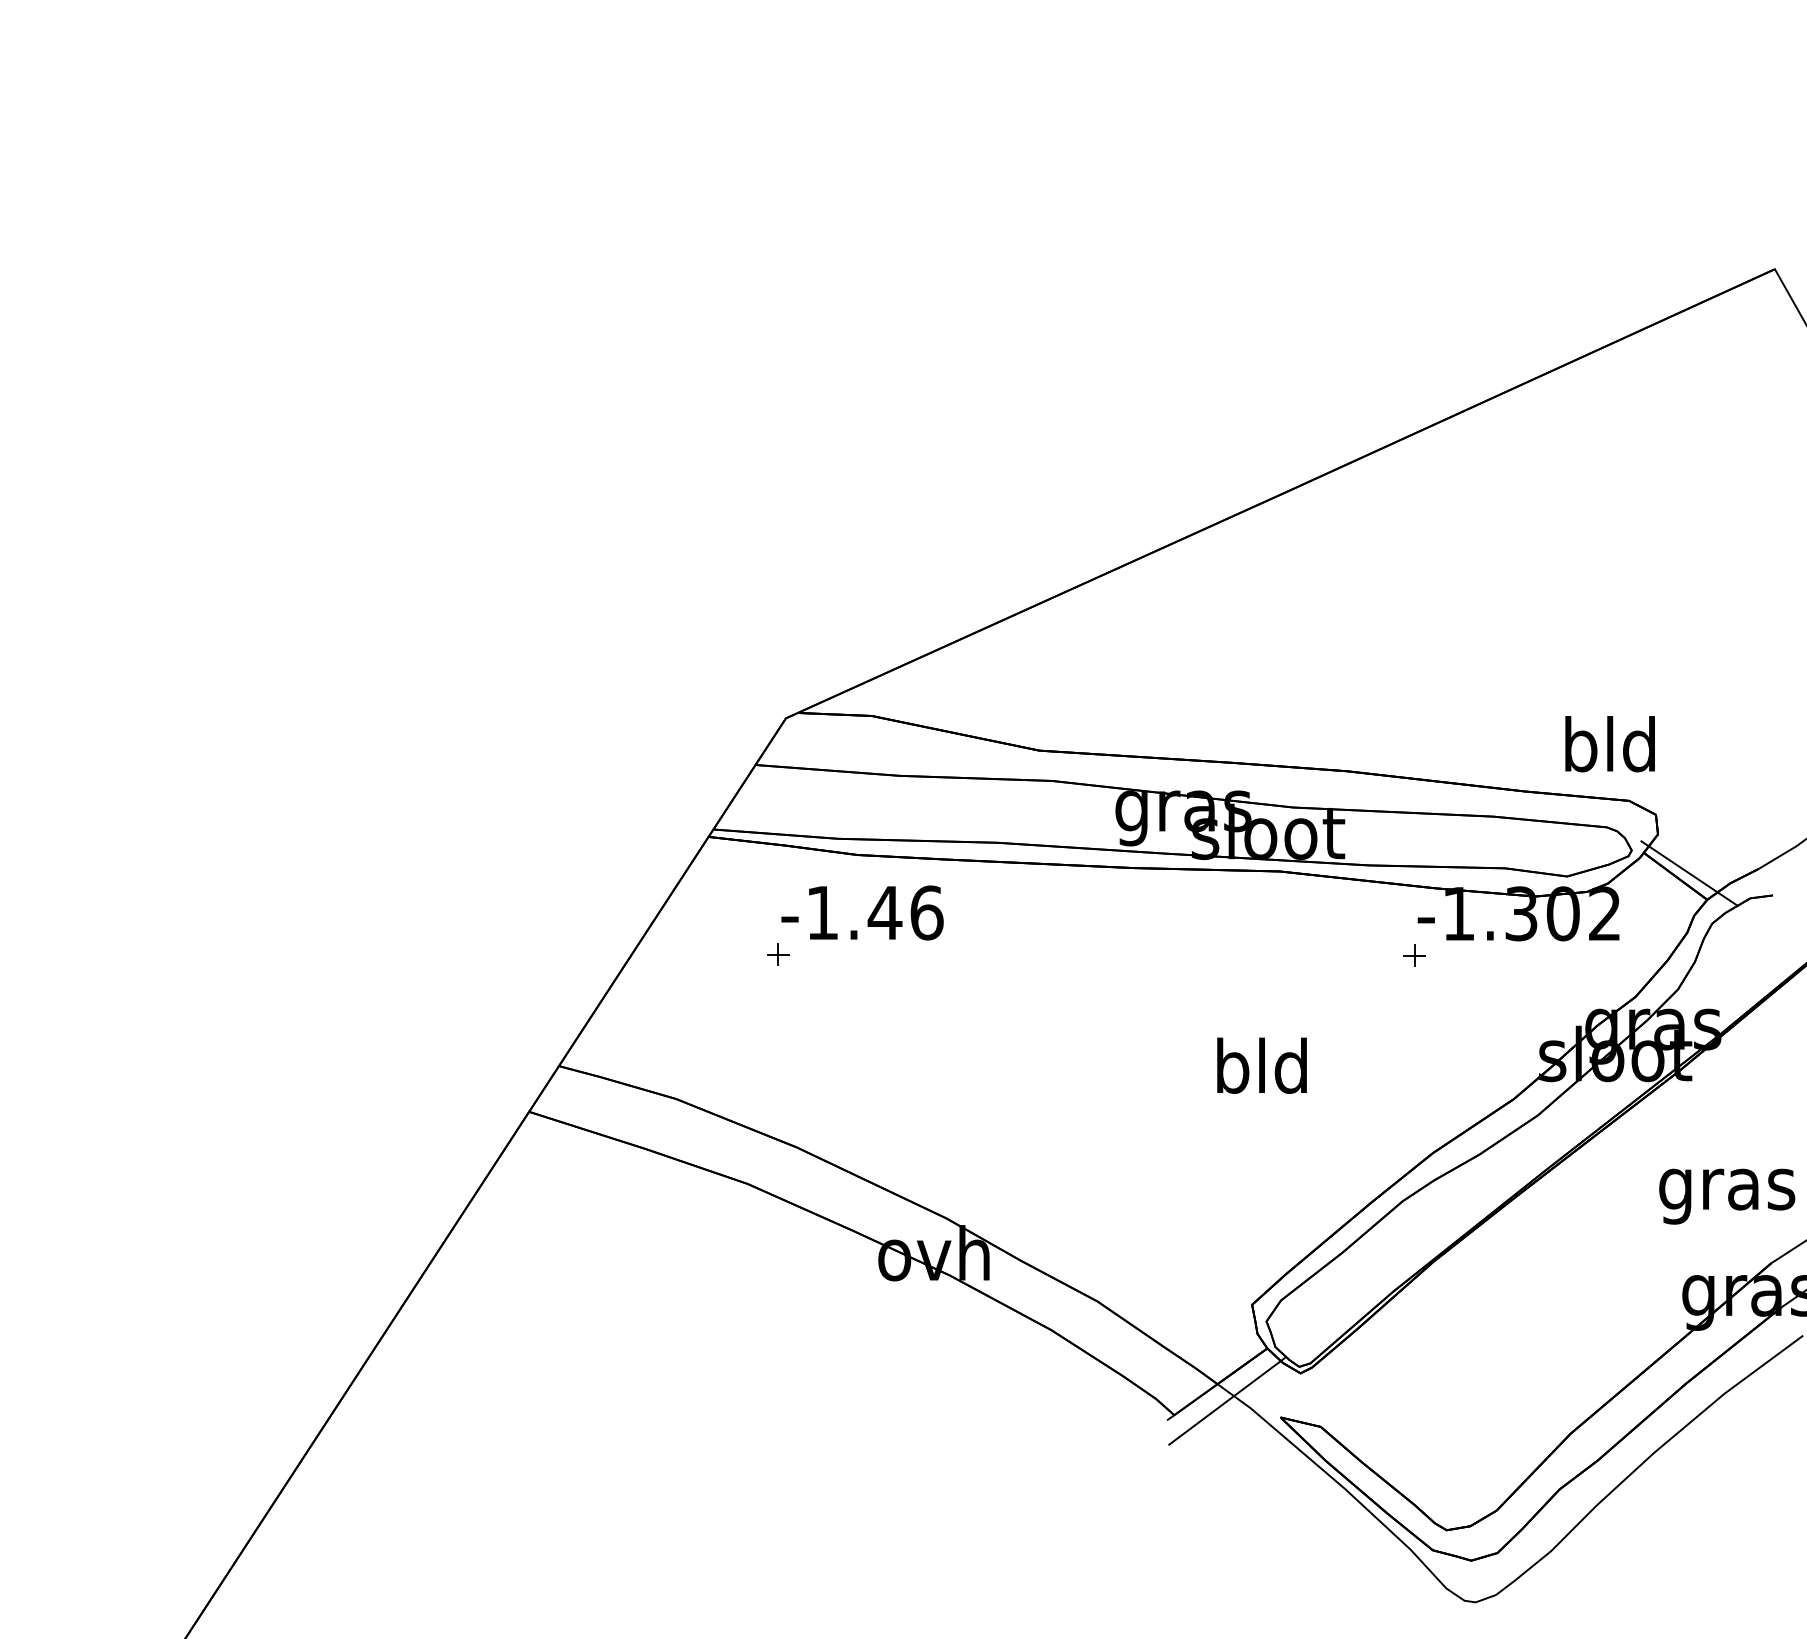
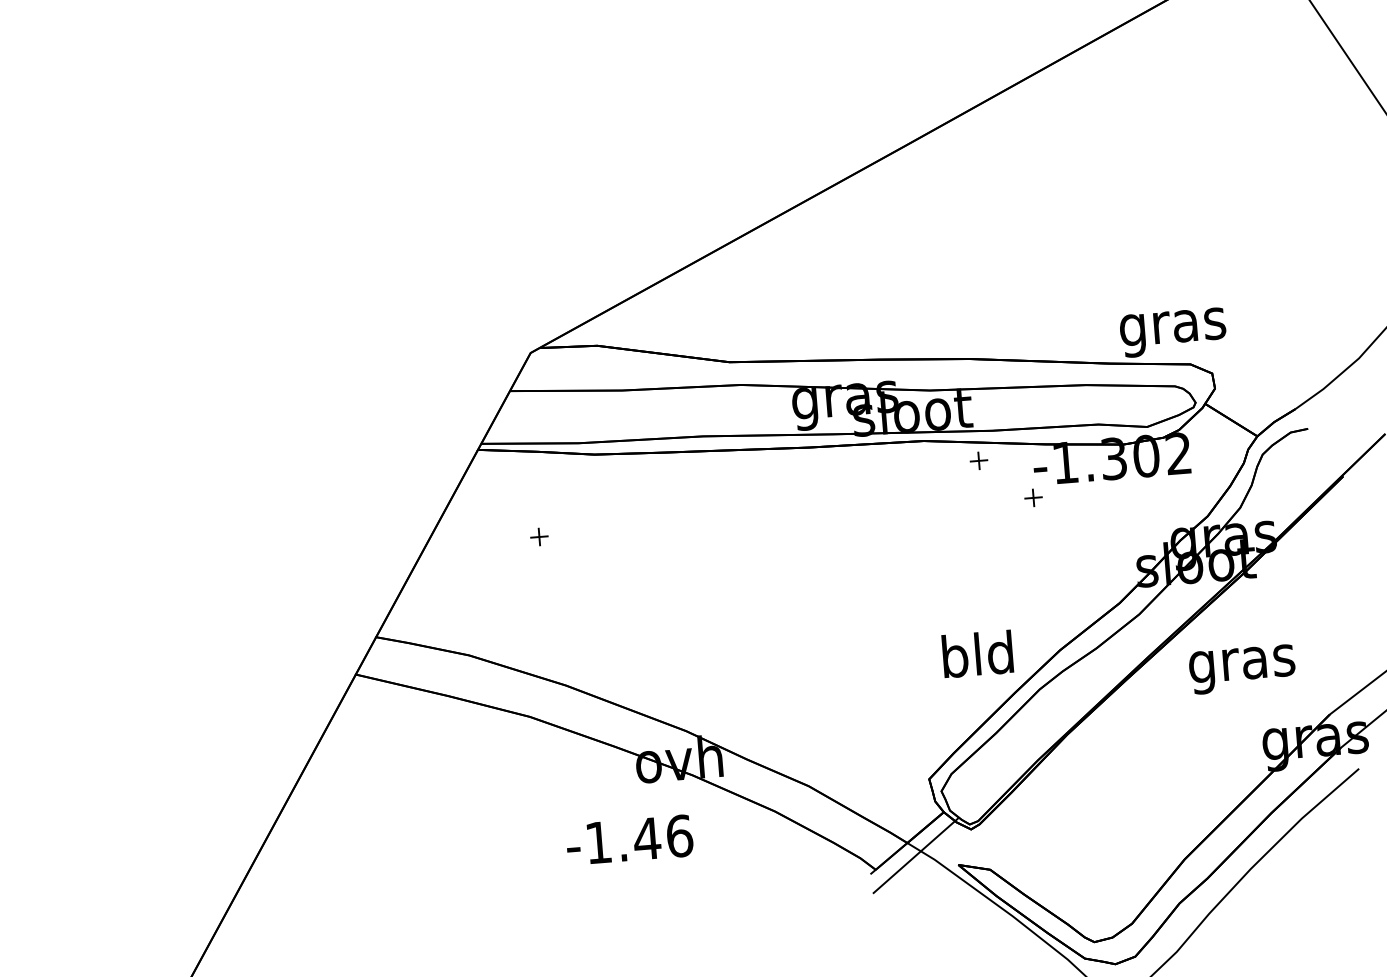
text: (1610, 751) -> (1172, 327), bld -> gras
line: (1689, 873) -> (1241, 417), removed
part: (1348, 902) -> (978, 460), added
text: (862, 912) -> (629, 839), moved
text: (1261, 1065) -> (977, 654), moved
text: (1727, 1196) -> (1242, 669), moved

